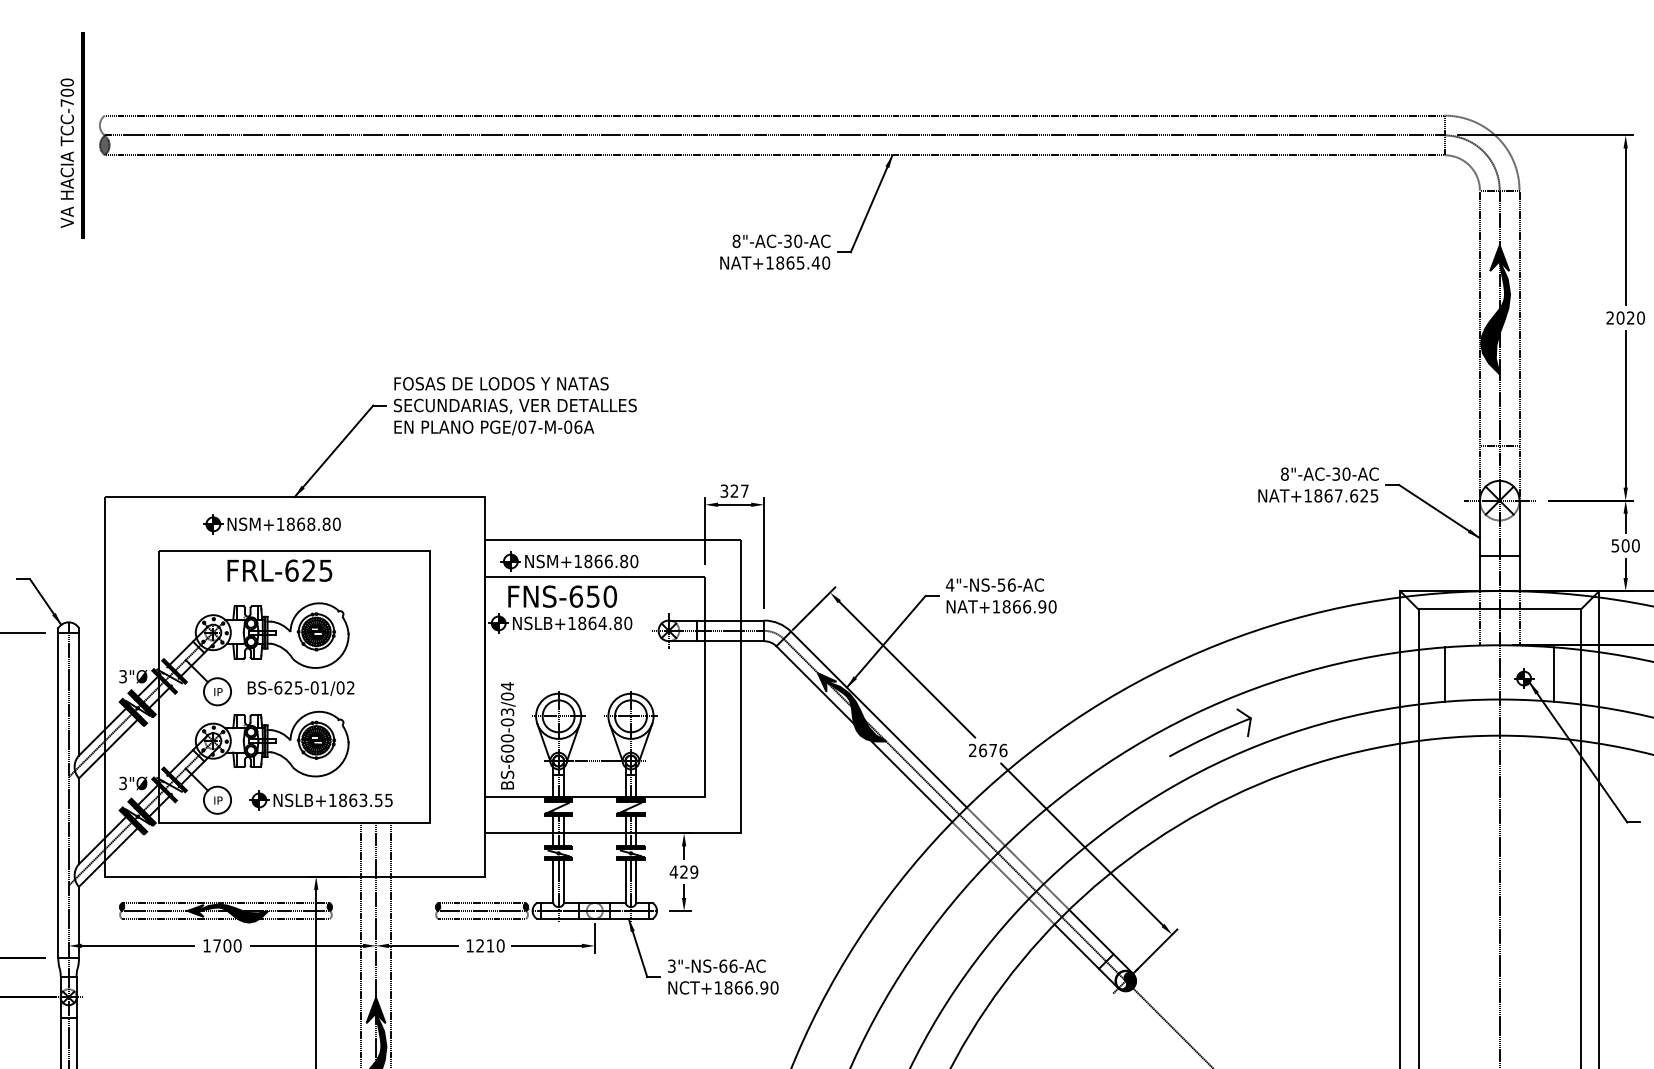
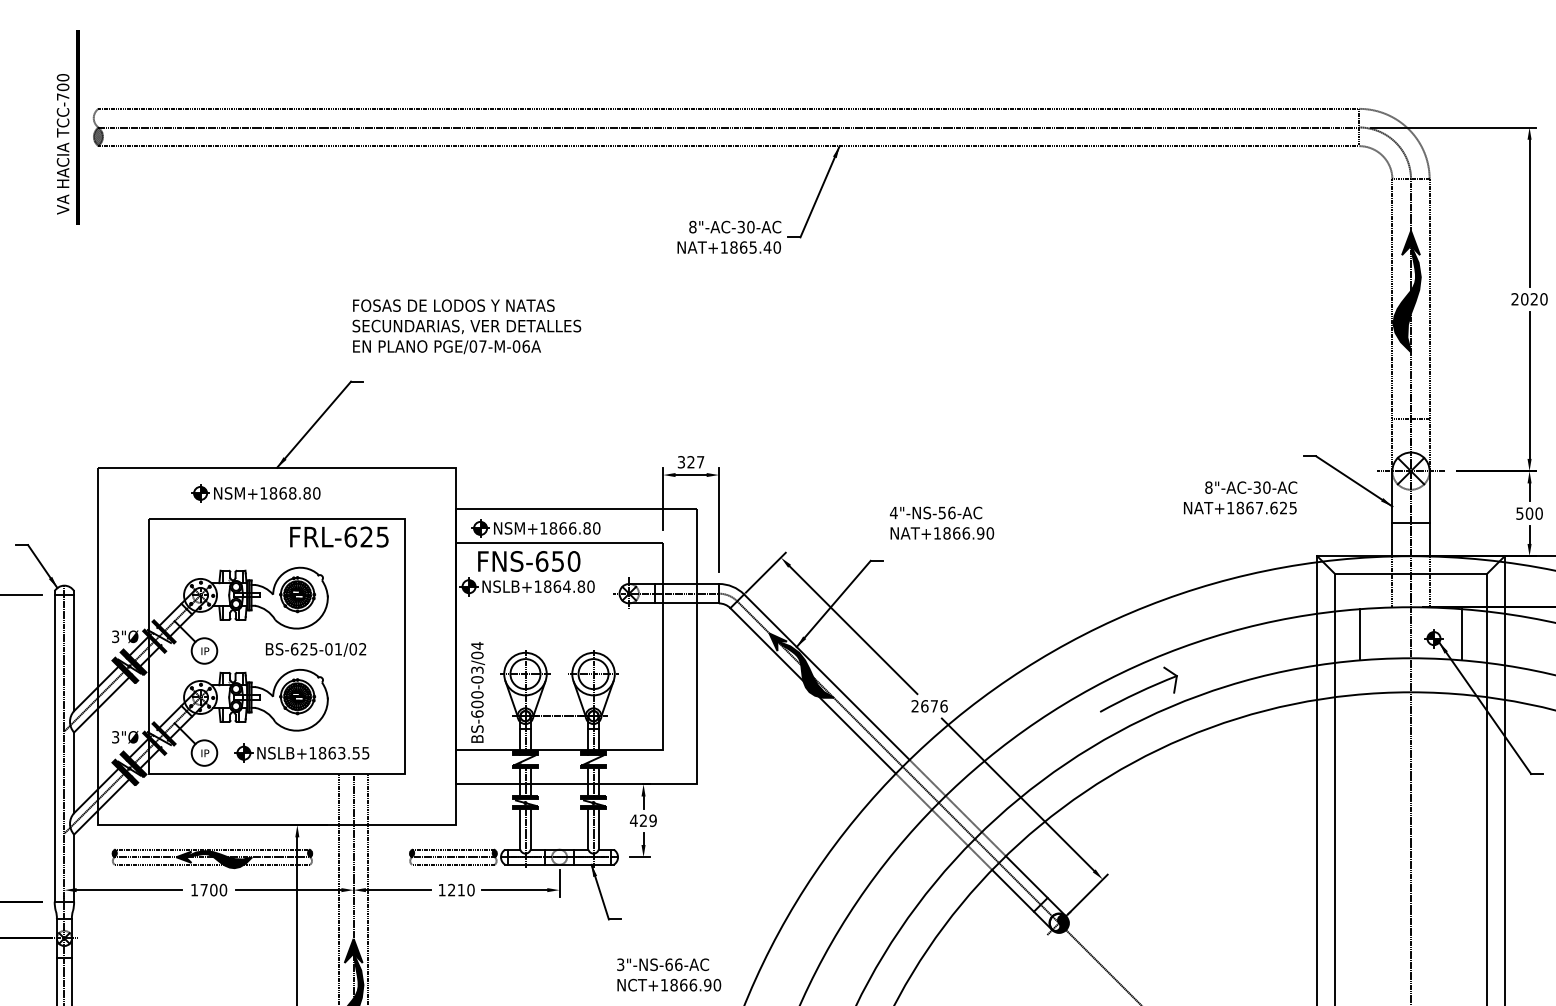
text: (515, 406) -> (466, 327), moved
text: (1318, 484) -> (1240, 497), moved
text: (279, 570) -> (339, 536), moved
text: (1000, 595) -> (941, 522), moved
text: (300, 688) -> (315, 649), moved
text: (723, 976) -> (669, 974), moved

